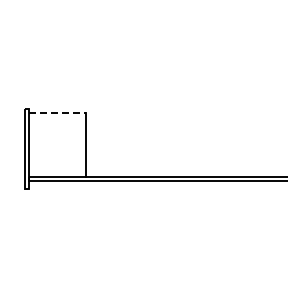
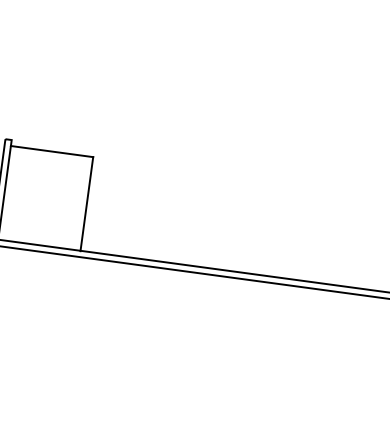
line: (58, 112) -> (53, 151), dashed -> solid

